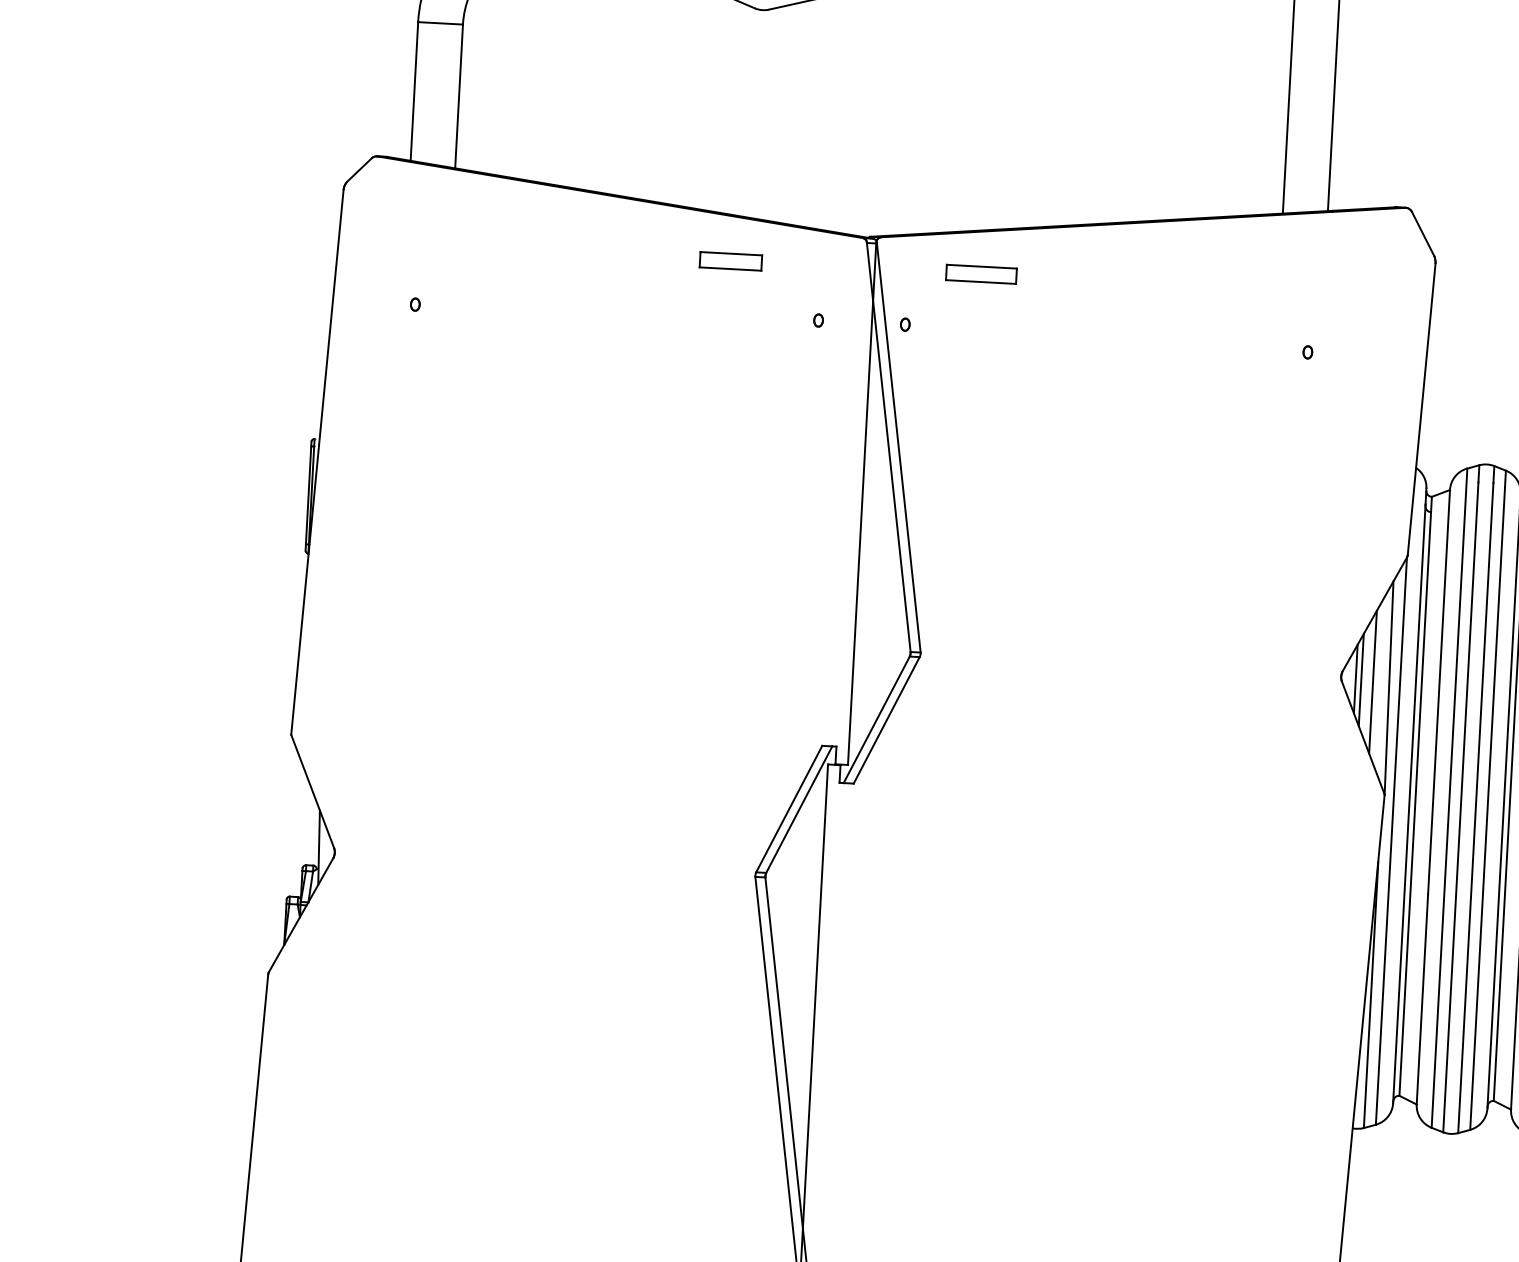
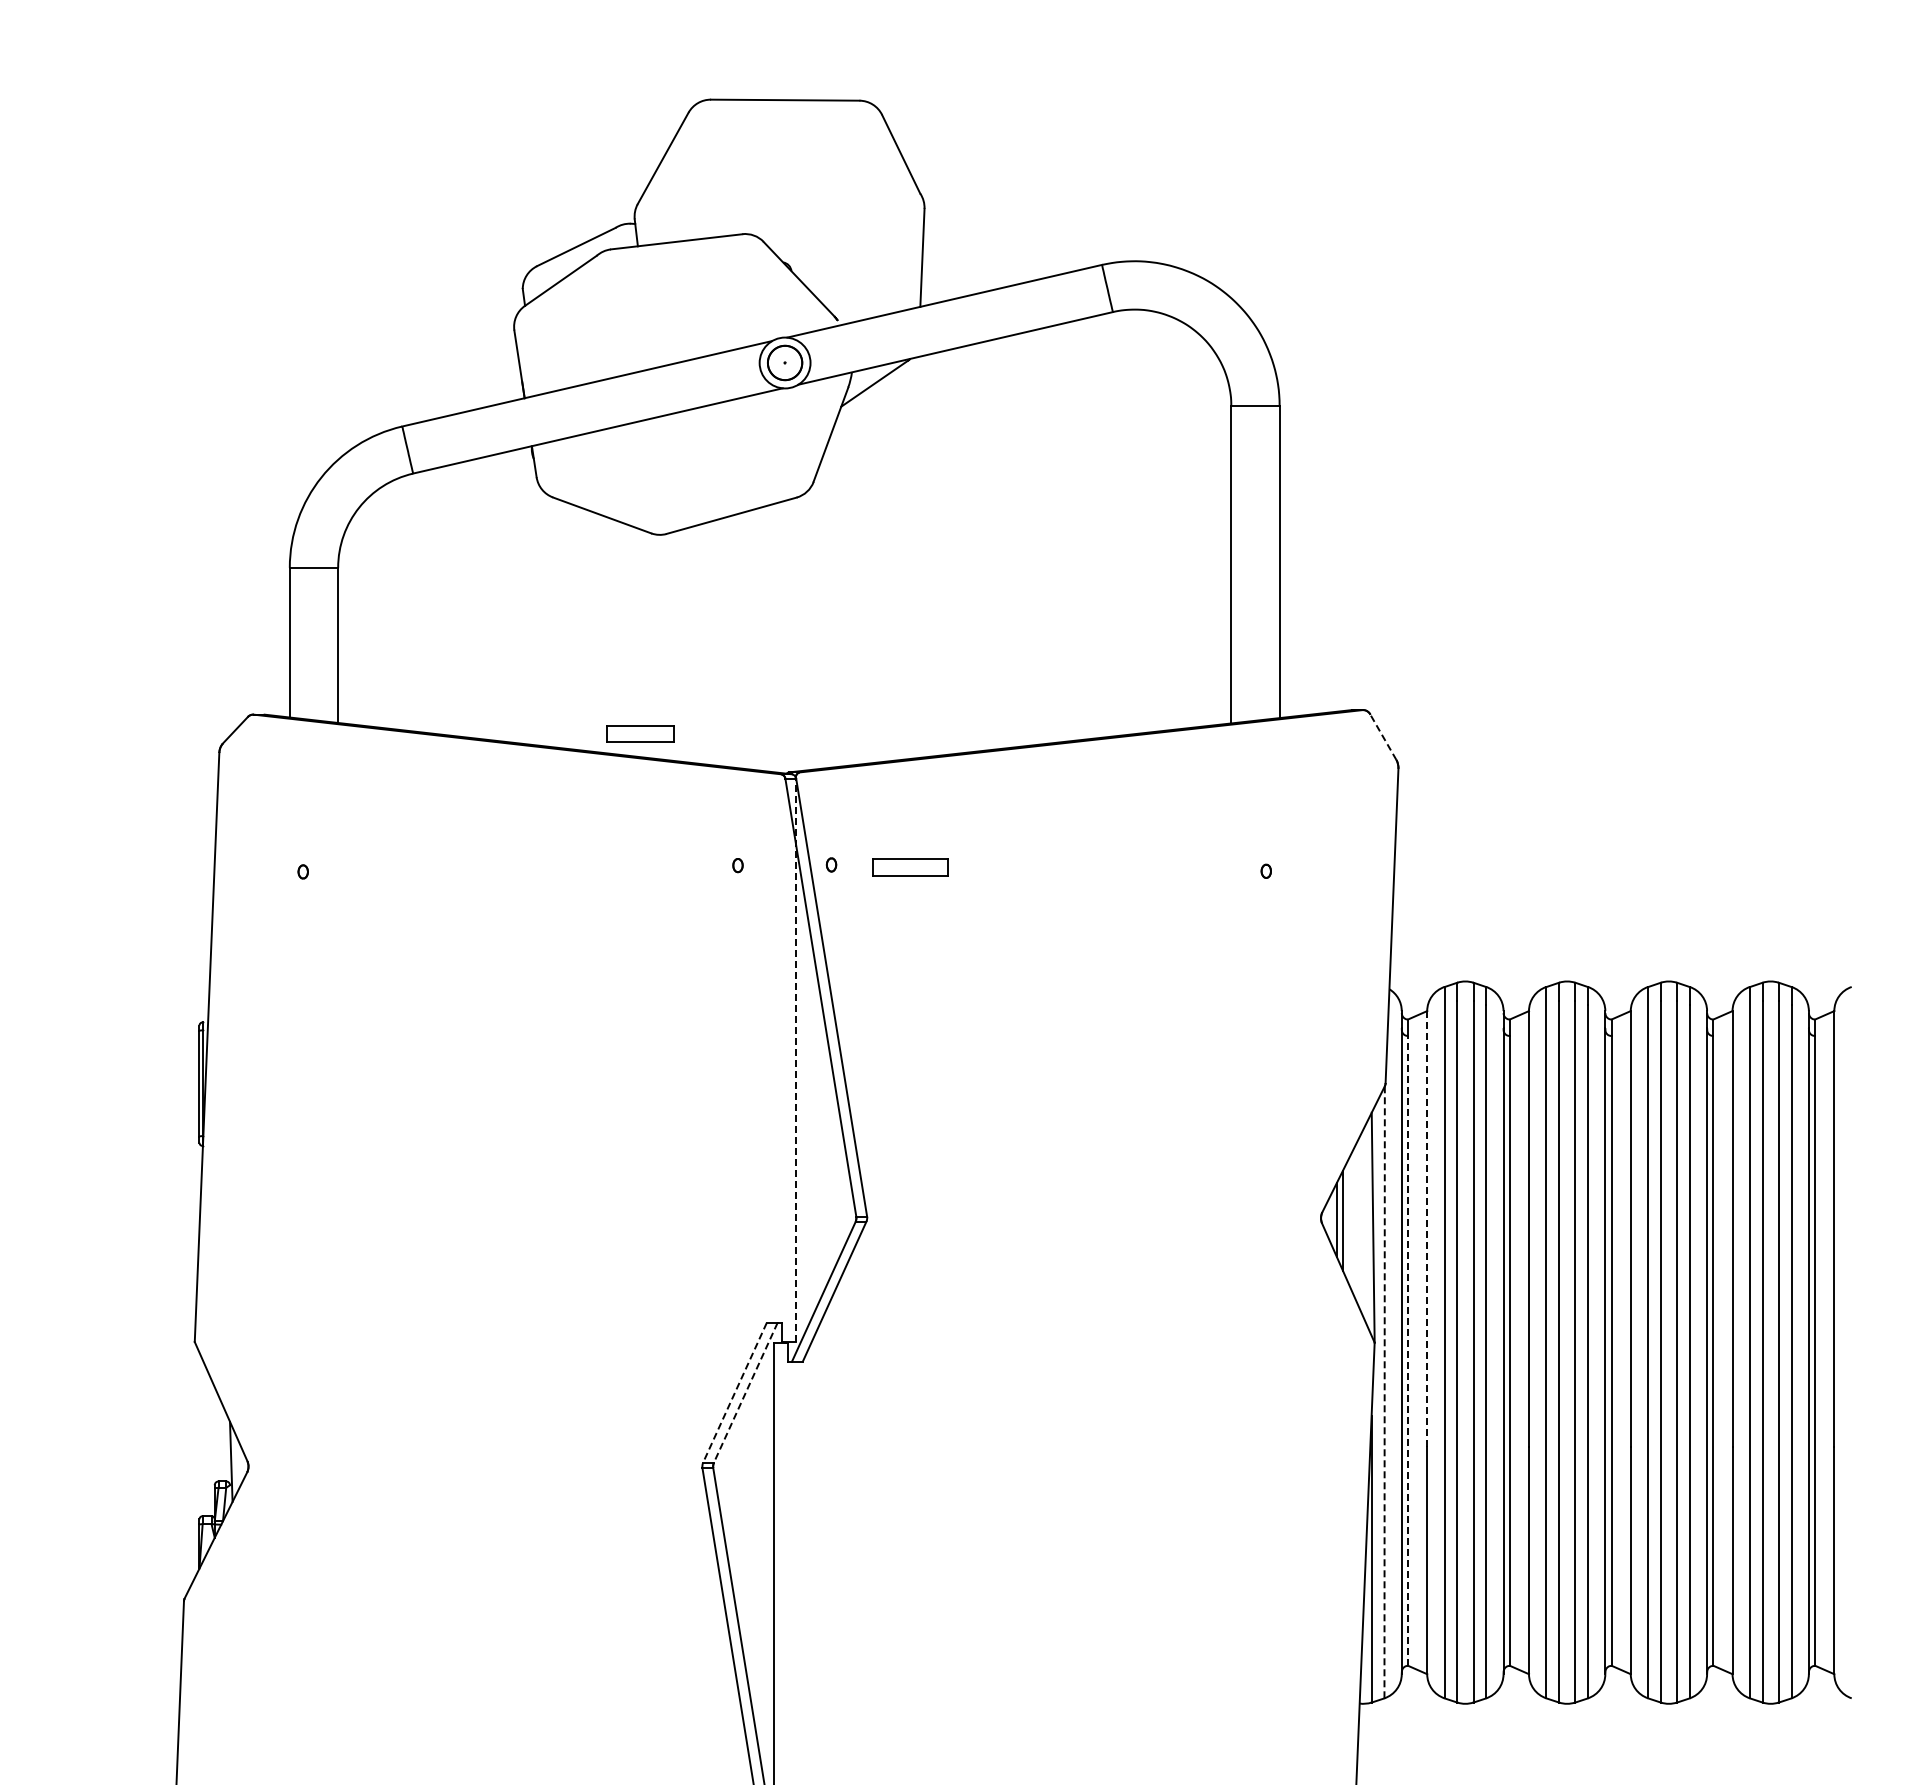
line: (1423, 233) -> (1383, 736), solid -> dashed
part: (731, 260) -> (640, 733), moved
part: (981, 274) -> (910, 867), moved
line: (862, 504) -> (795, 1060), solid -> dashed
line: (1372, 682) -> (1355, 1222), removed
line: (1439, 692) -> (1427, 1229), solid -> dashed
line: (1415, 803) -> (1408, 1350), solid -> dashed
line: (788, 808) -> (734, 1392), solid -> dashed
line: (799, 809) -> (745, 1392), solid -> dashed
line: (1391, 841) -> (1384, 1392), solid -> dashed

